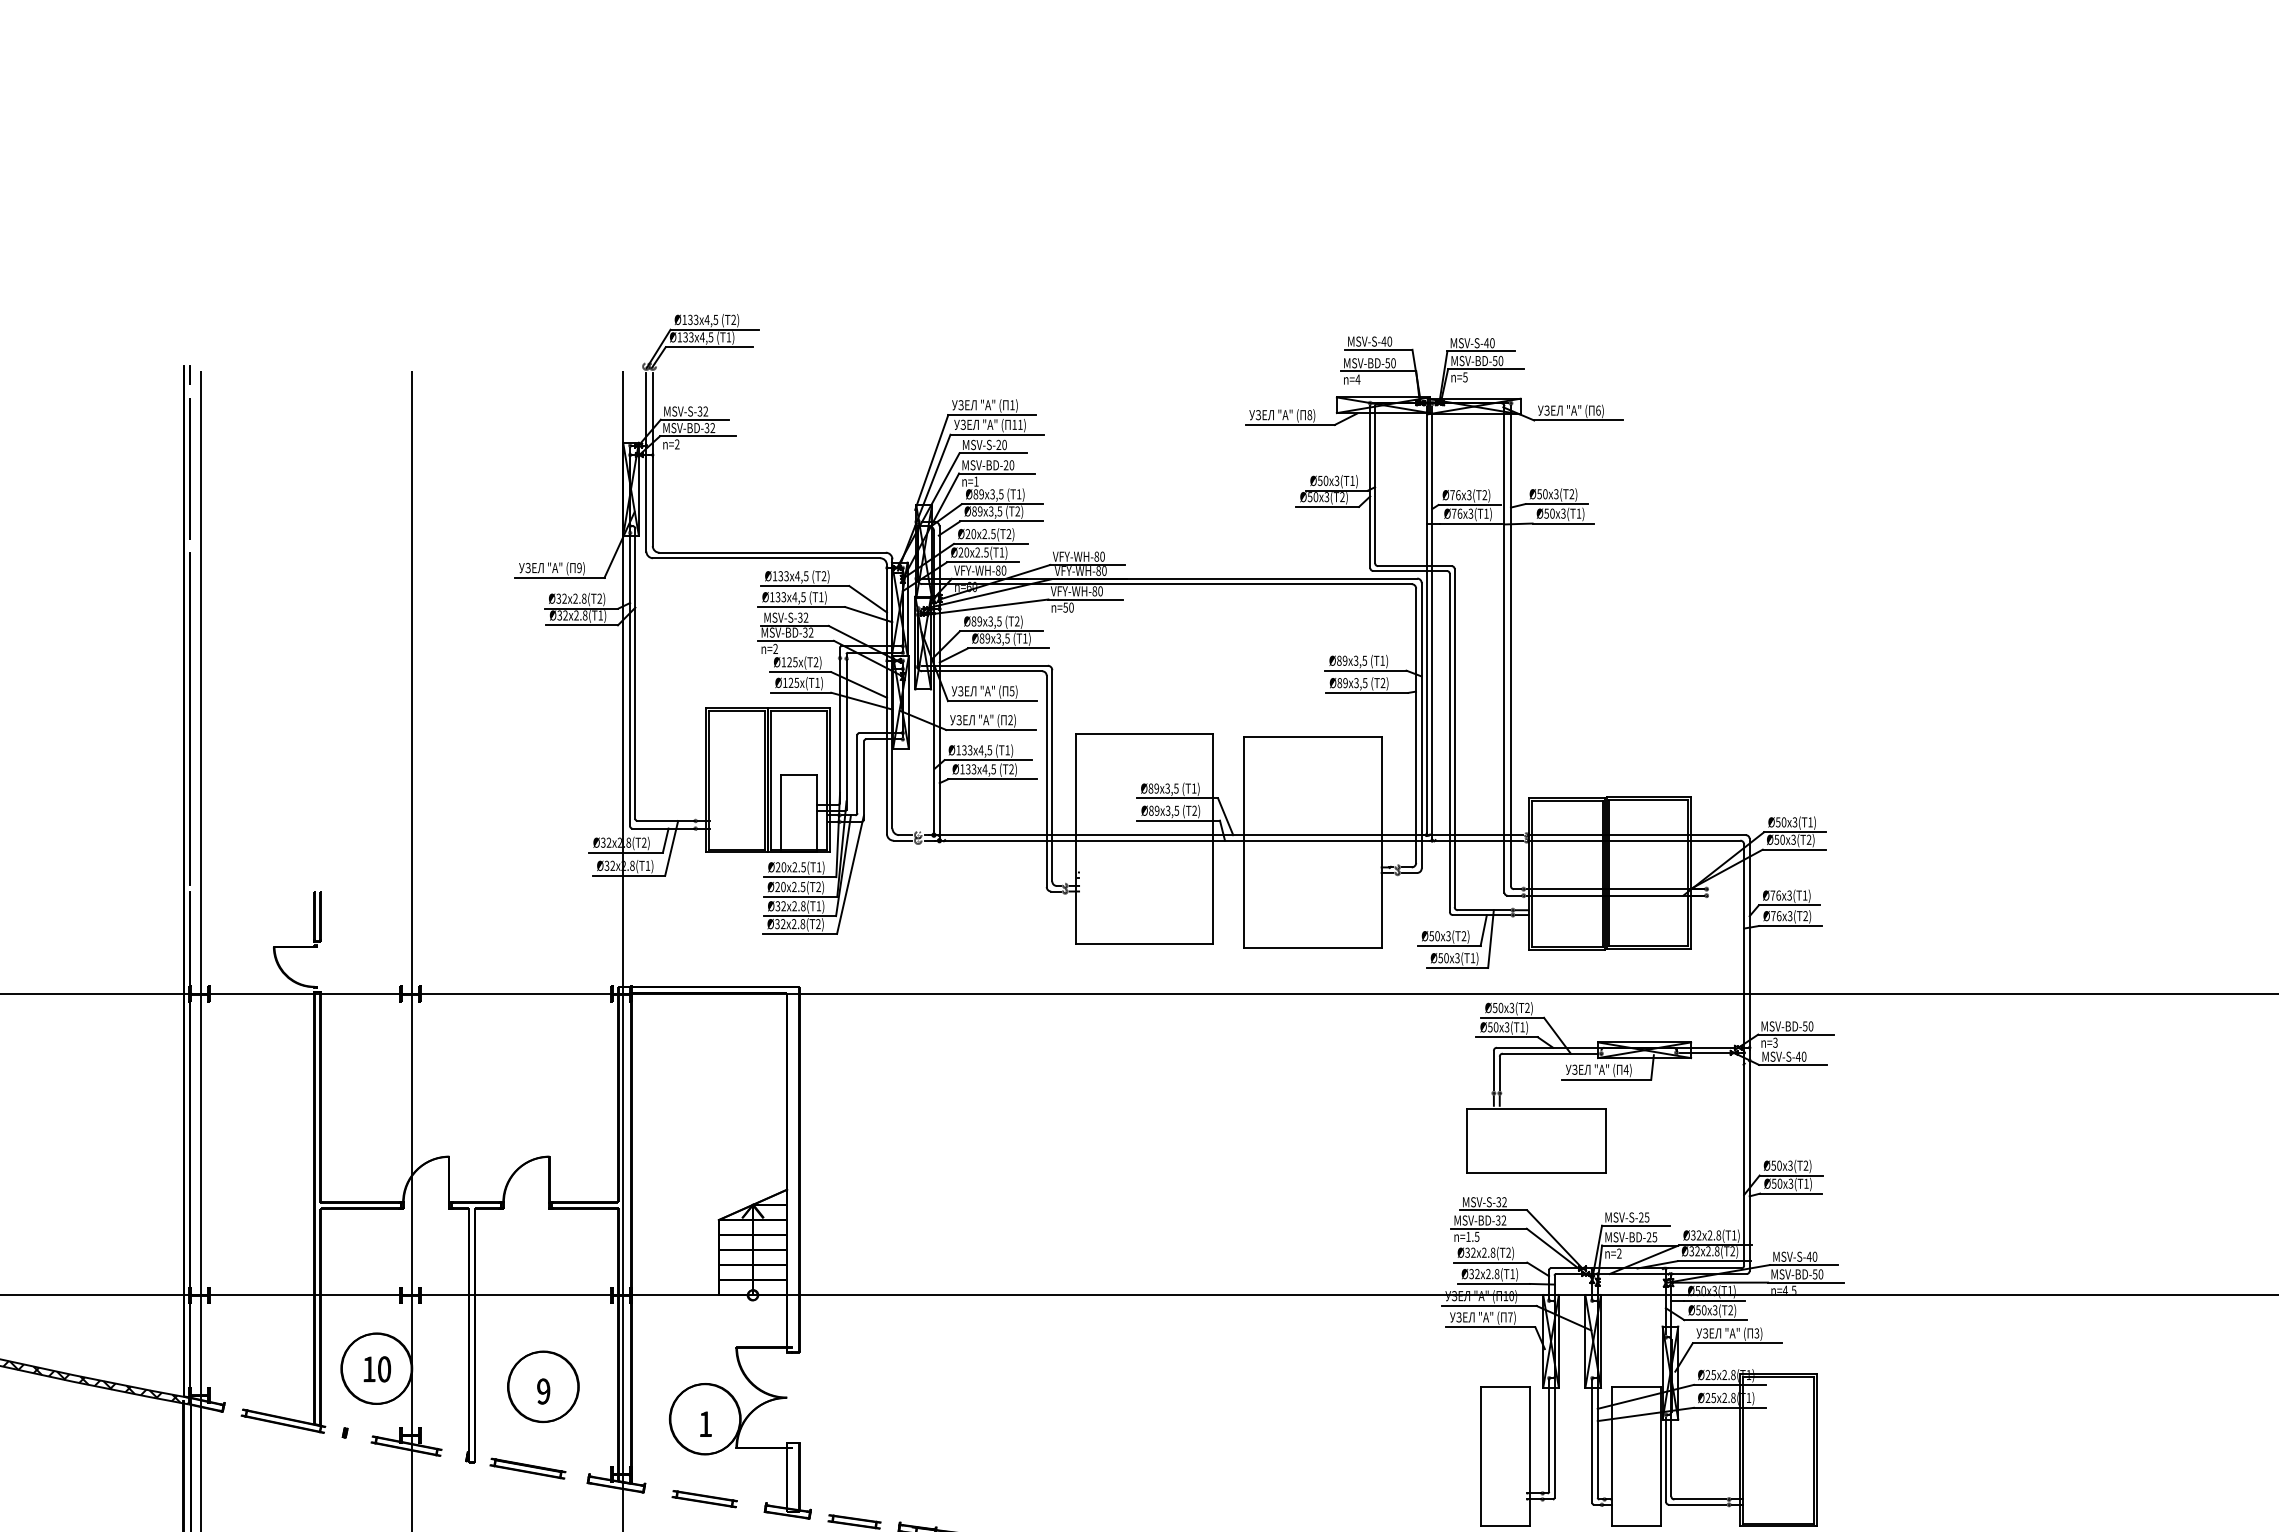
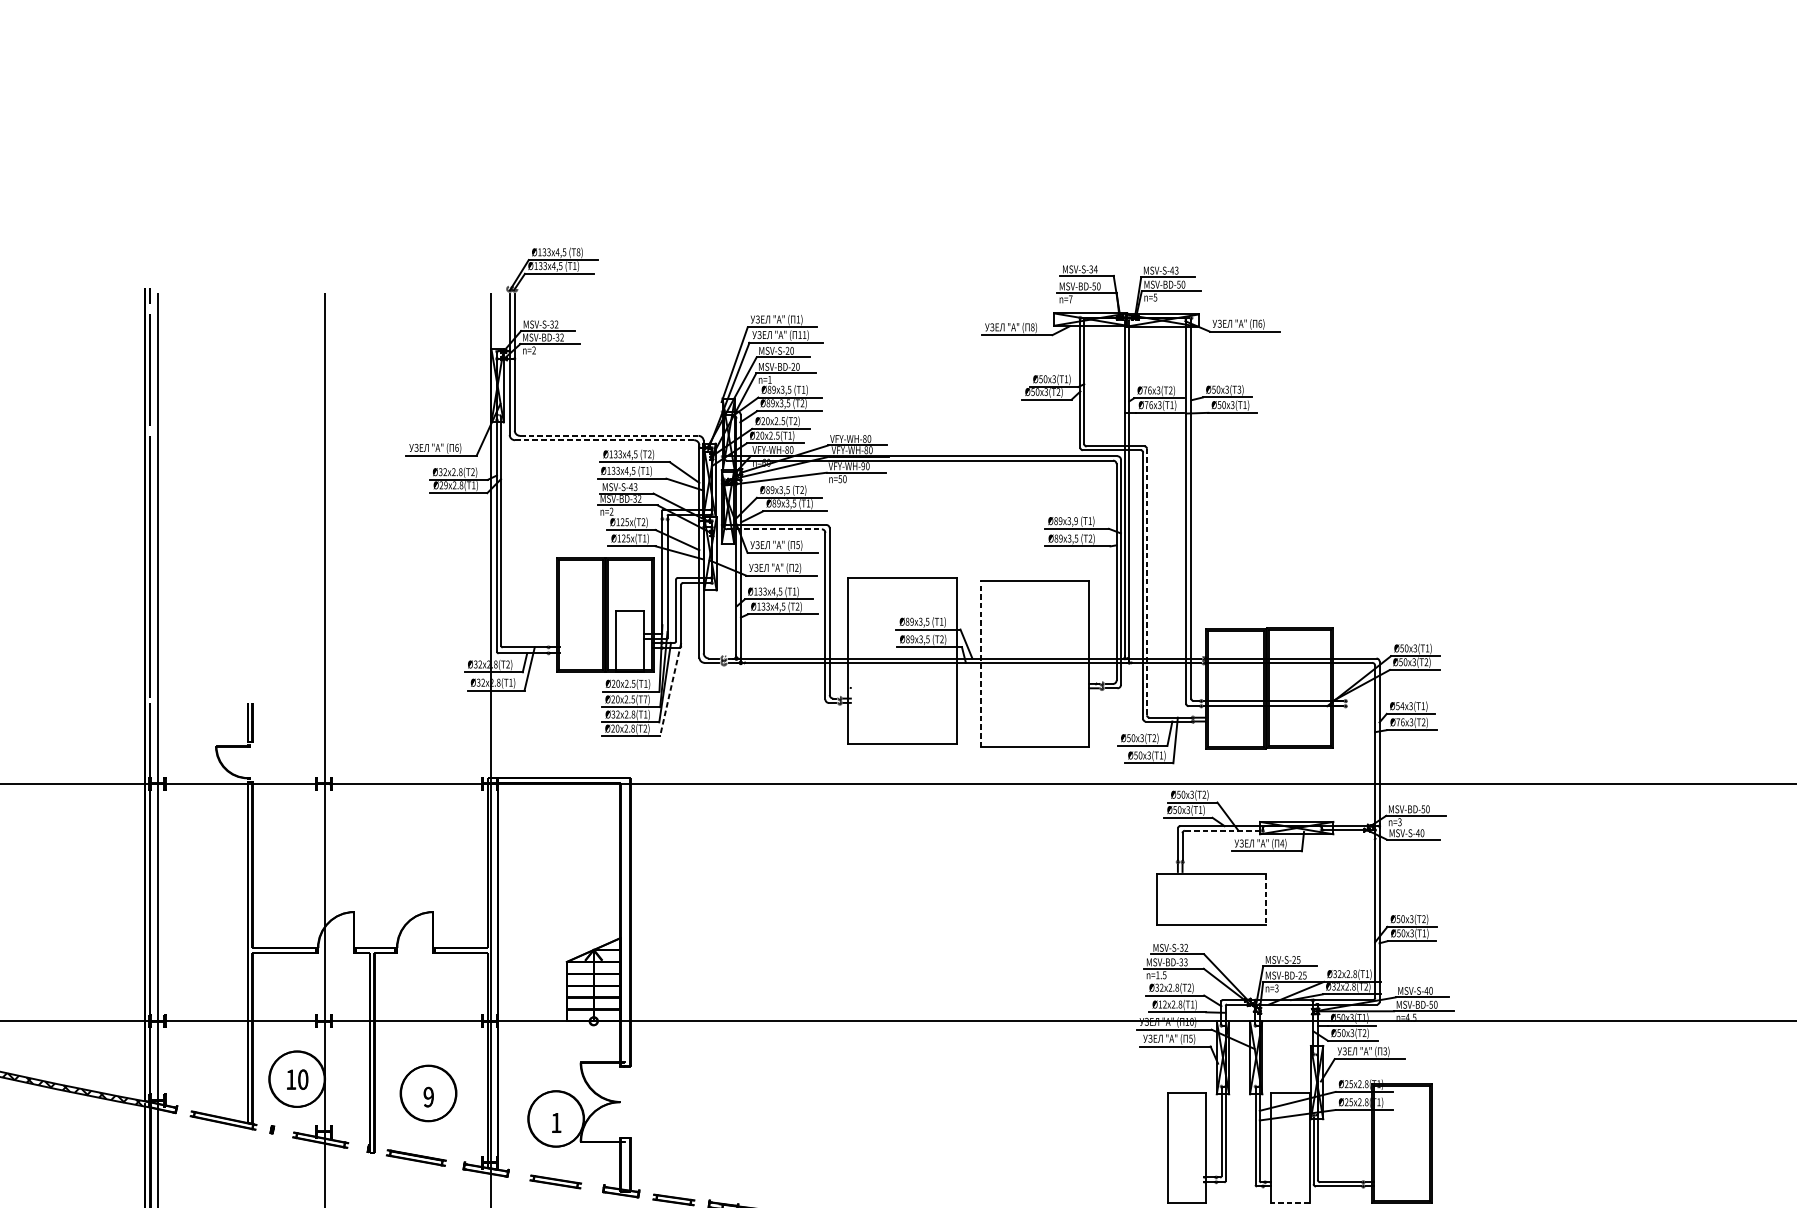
text: (733, 319) -> (578, 251), (T2) -> (T8)
text: (1386, 341) -> (1093, 269), MSV-S-40 -> MSV-S-34
text: (1492, 343) -> (1176, 270), MSV-S-40 -> MSV-S-43
text: (1357, 379) -> (1070, 299), n=4 -> n=7
text: (1571, 494) -> (1239, 389), 2) -> 3)
line: (773, 552) -> (609, 435), solid -> dashed
line: (766, 558) -> (604, 440), solid -> dashed
text: (579, 568) -> (456, 448), 9) -> 6)
text: (1094, 591) -> (863, 466), VFY-WH-80 -> VFY-WH-90
text: (562, 615) -> (443, 485), Ø32 -> Ø29
text: (802, 617) -> (632, 486), MSV-S-32 -> MSV-S-43
text: (1364, 660) -> (1075, 520), Ø89x3,5 -> Ø89x3,9
line: (982, 671) -> (774, 529), solid -> dashed
line: (1454, 738) -> (1146, 582), solid -> dashed
line: (1243, 842) -> (980, 664), solid -> dashed
line: (850, 874) -> (670, 689), solid -> dashed
text: (818, 887) -> (645, 699), 2) -> 7)
text: (1775, 895) -> (1399, 706), Ø76 -> Ø54
text: (780, 924) -> (615, 728), Ø32 -> Ø20
line: (1550, 1053) -> (1222, 830), solid -> dashed
line: (1606, 1140) -> (1266, 899), solid -> dashed
text: (1503, 1220) -> (1185, 962), MSV-BD-32 -> MSV-BD-33
text: (1619, 1254) -> (1276, 989), n=2 -> n=3
text: (1471, 1274) -> (1160, 1004), Ø32 -> Ø12
text: (1510, 1317) -> (1190, 1038), 7) -> 5)
line: (1636, 1525) -> (1290, 1202), solid -> dashed

